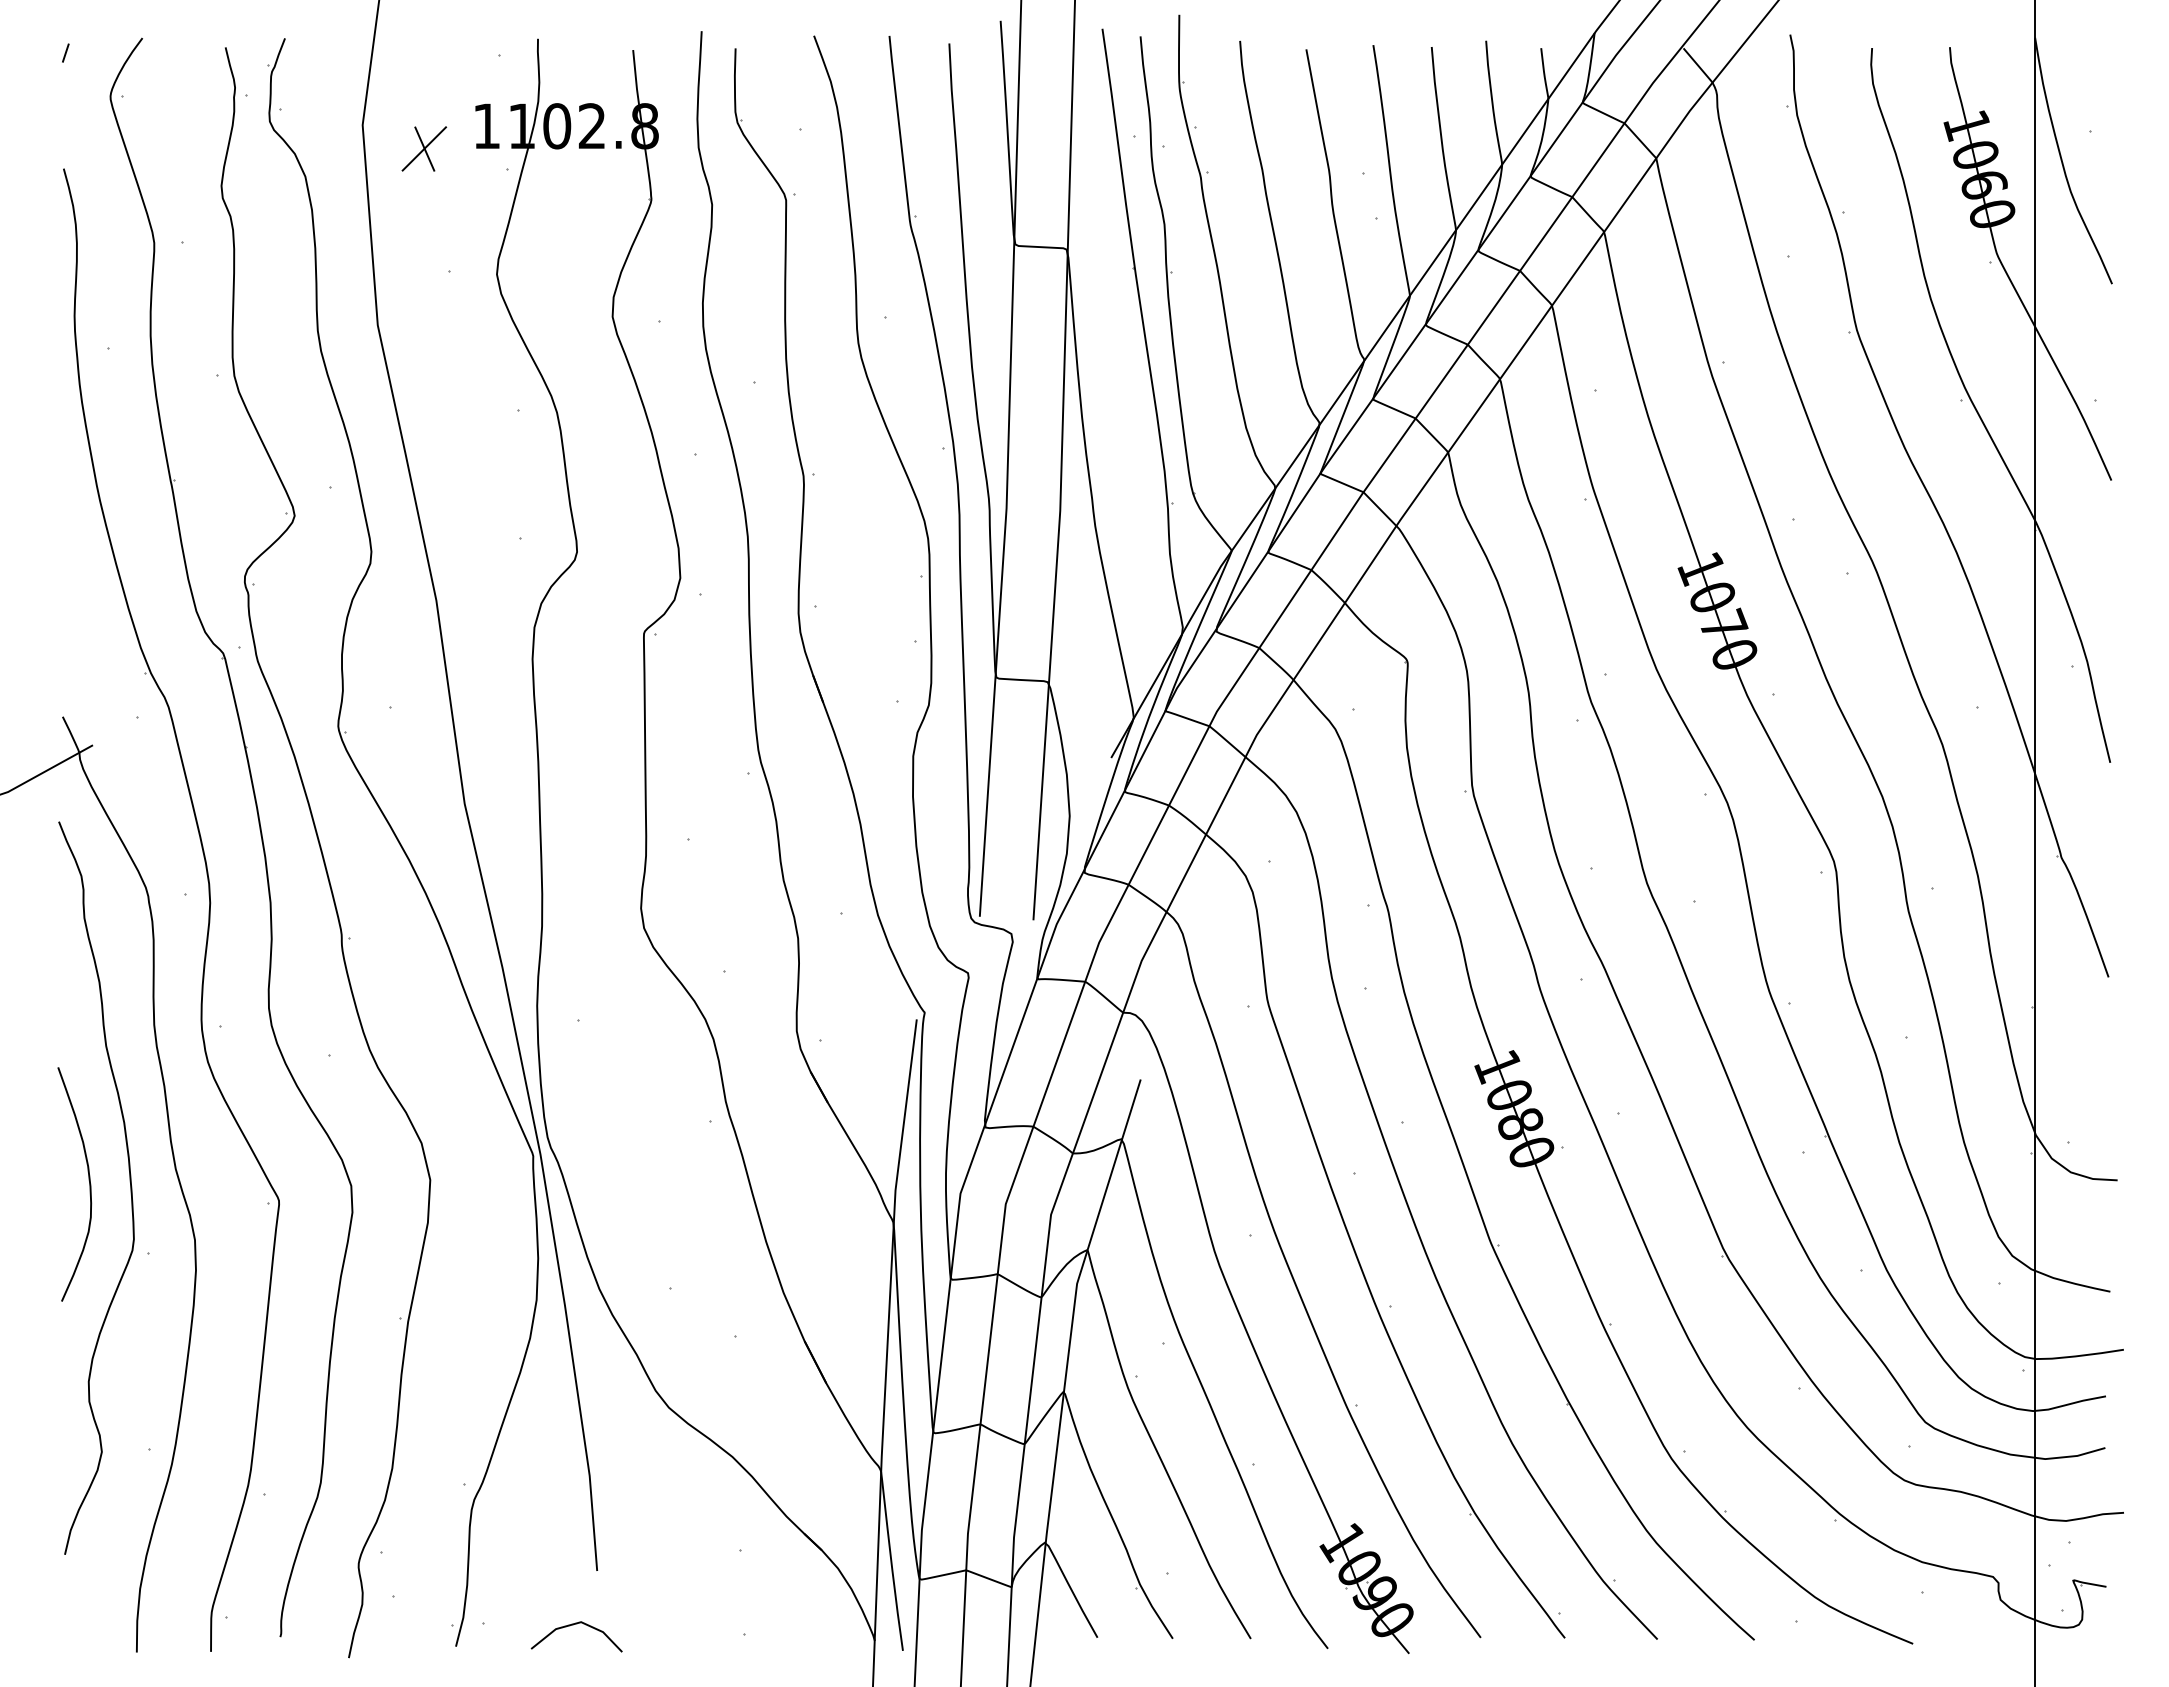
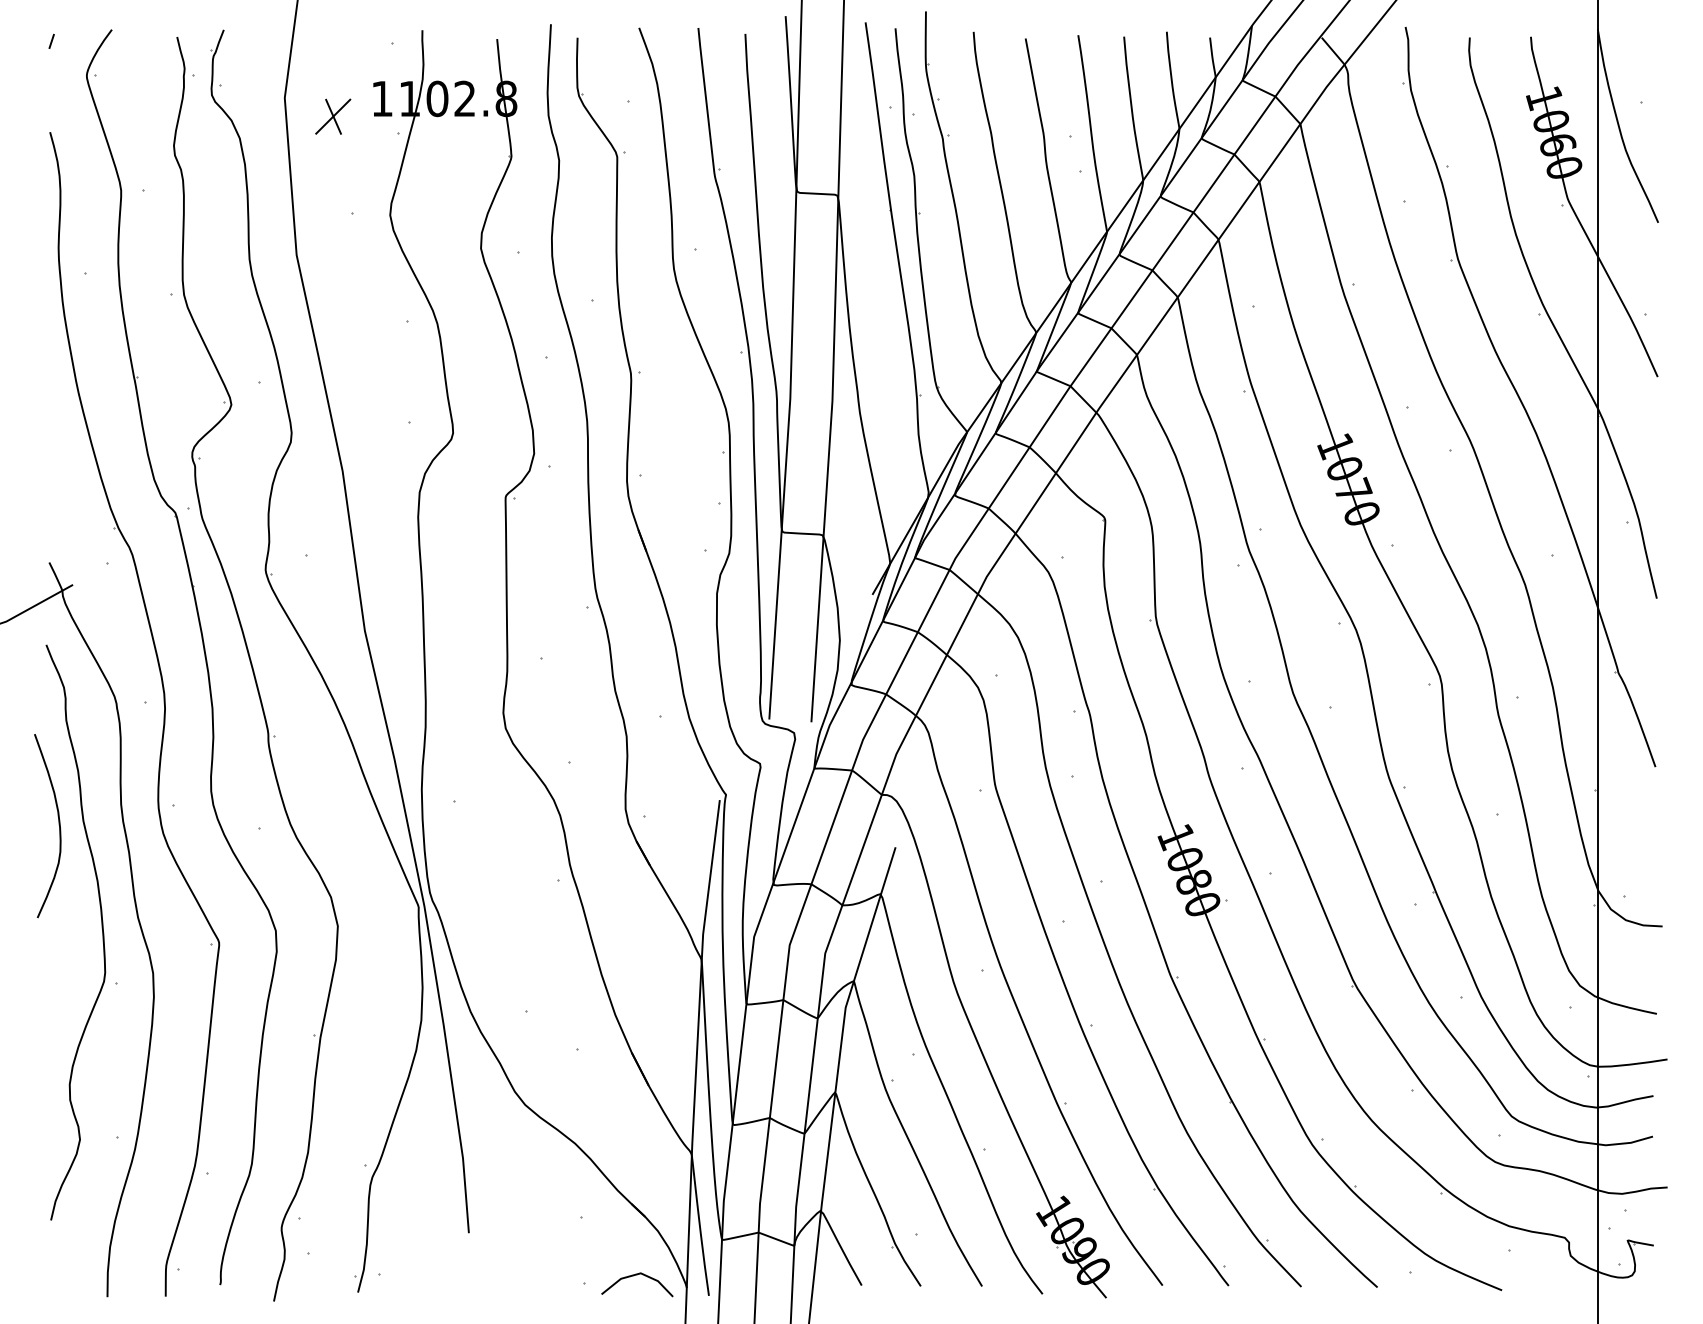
curve: (88, 1180) -> (58, 822), moved
line: (573, 1625) -> (634, 1275), moved

